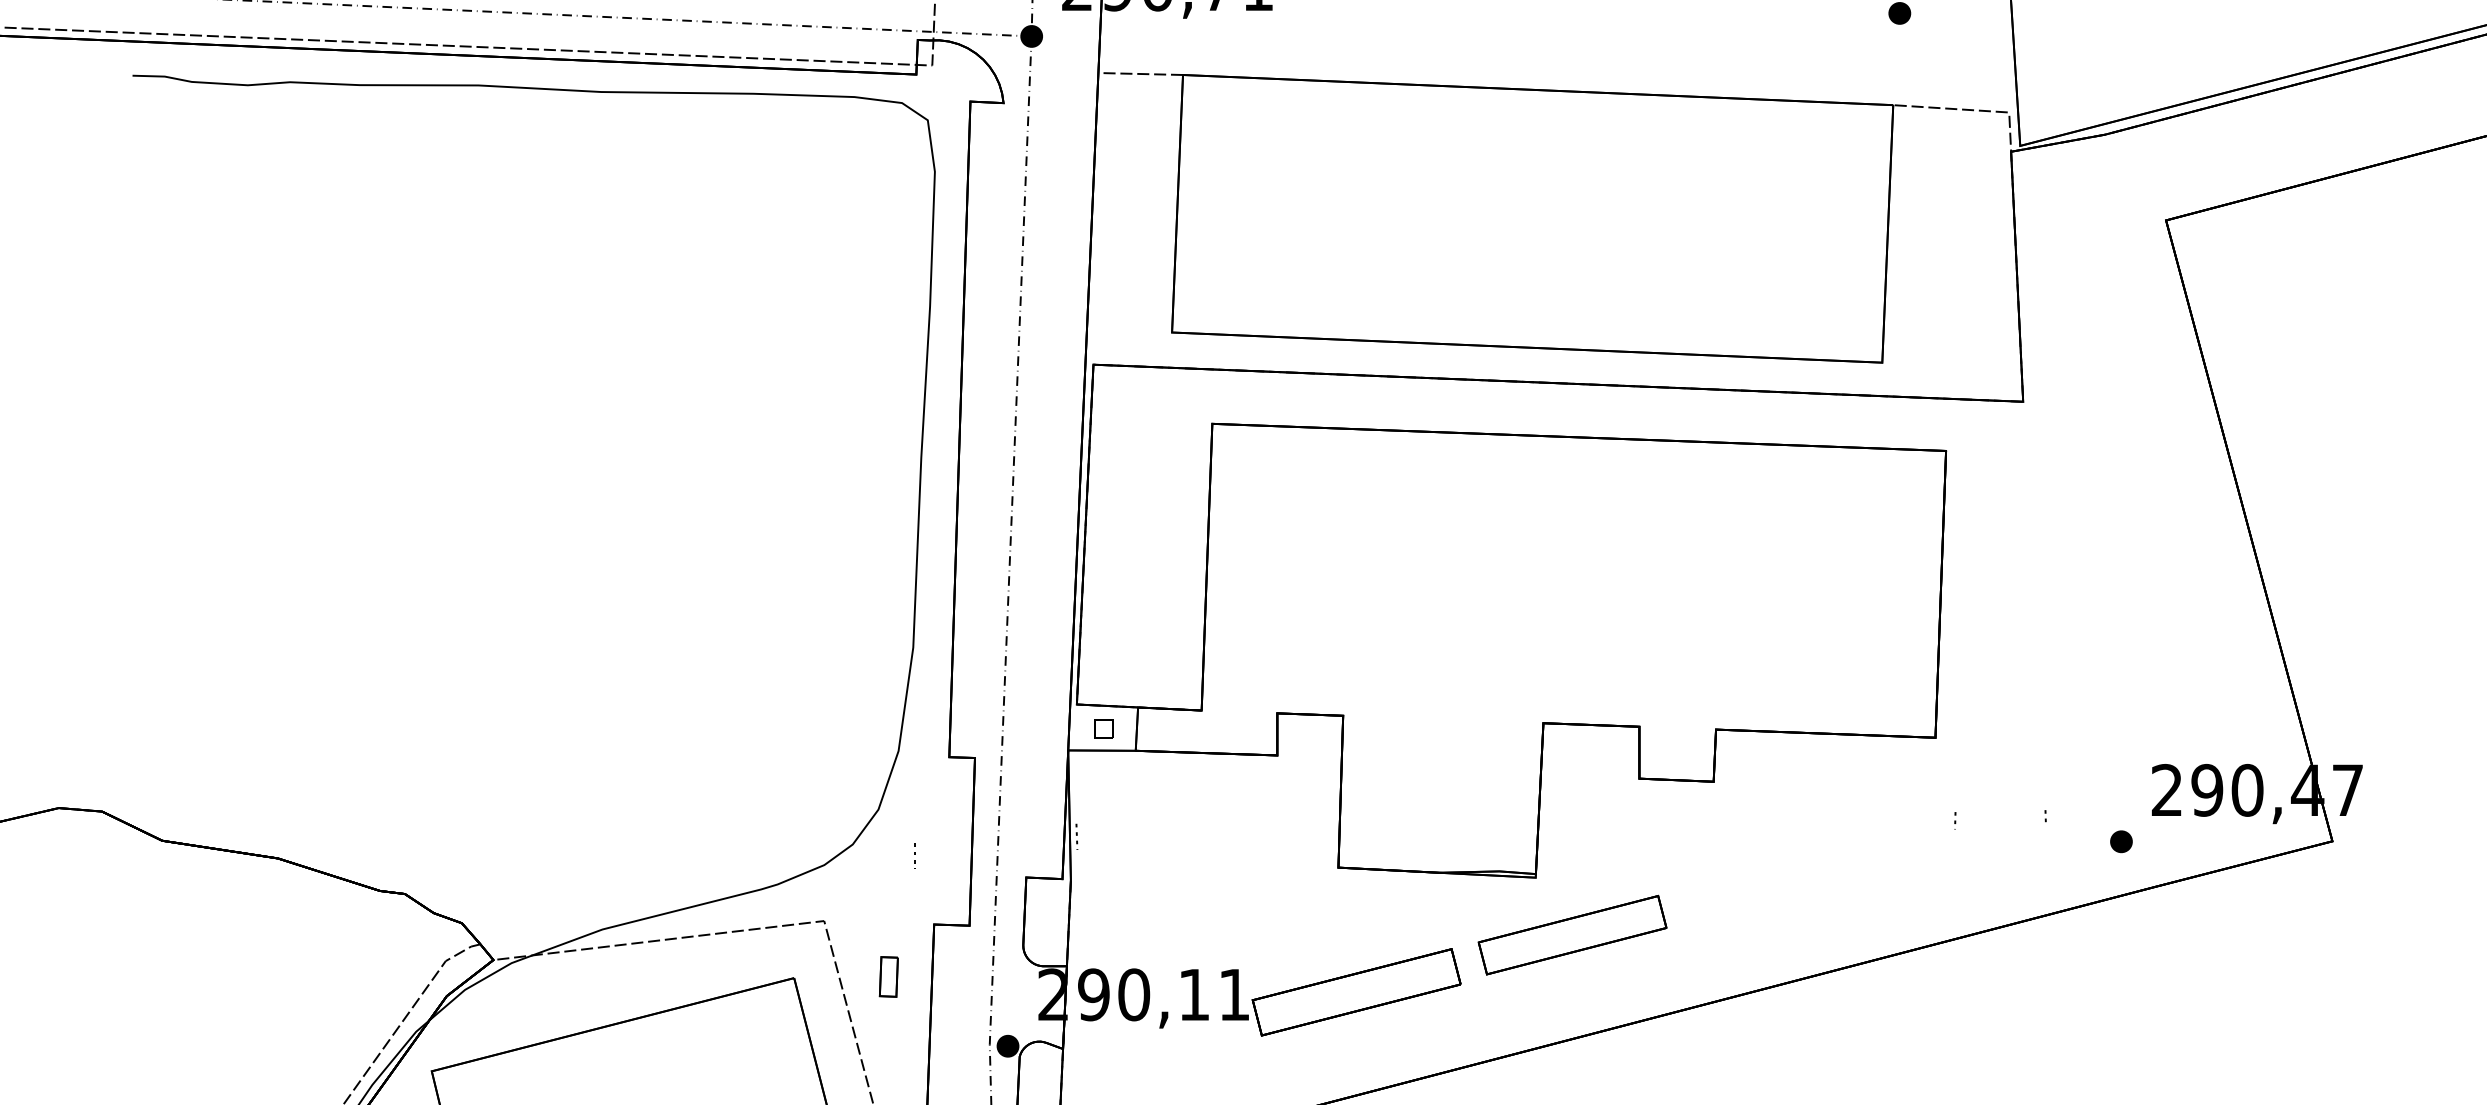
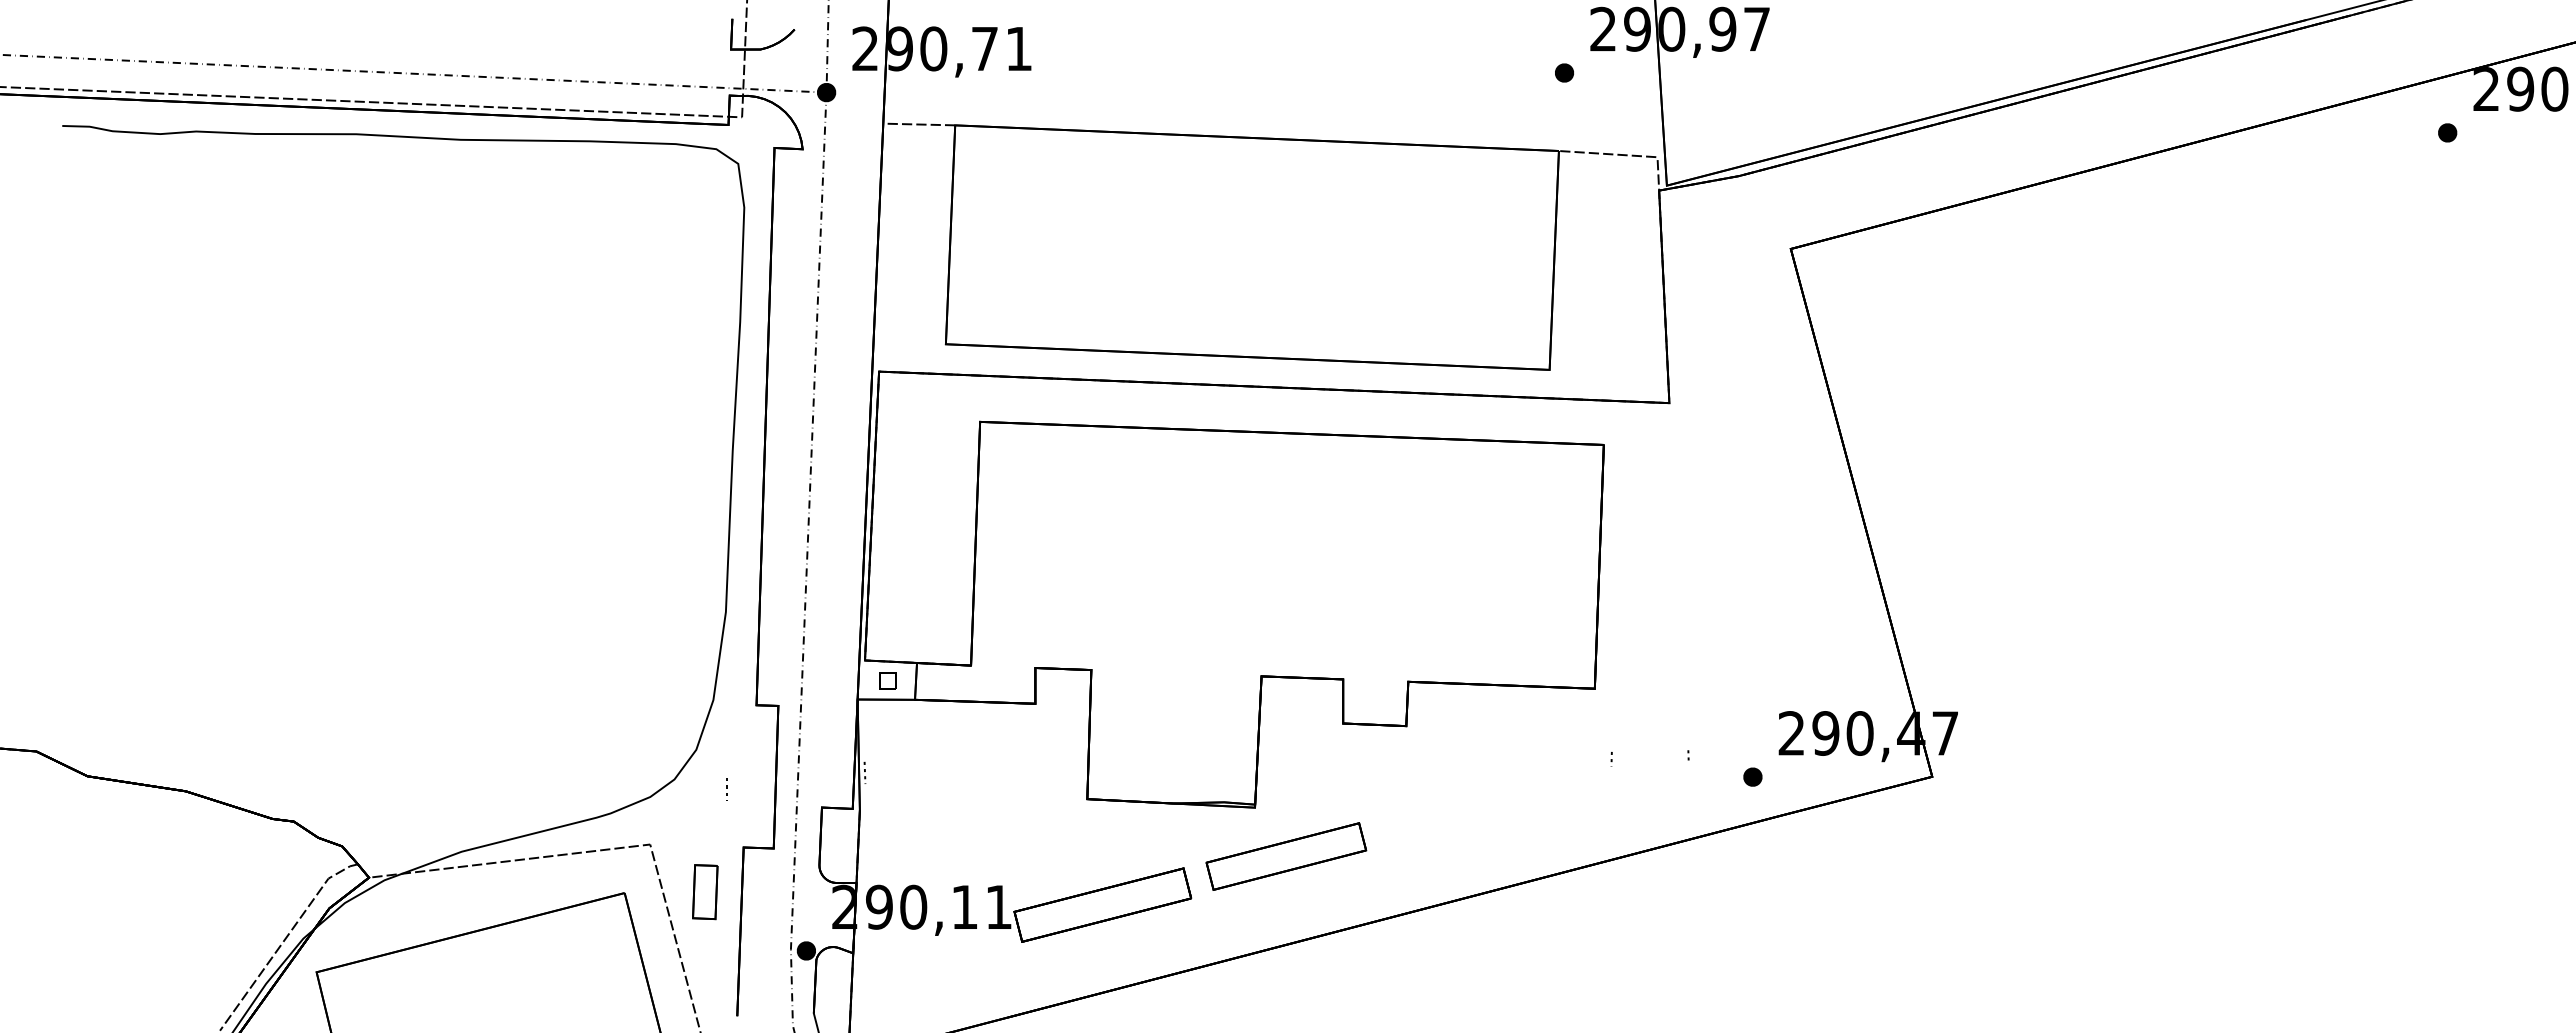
part: (888, 976) -> (704, 891), size x1.6

